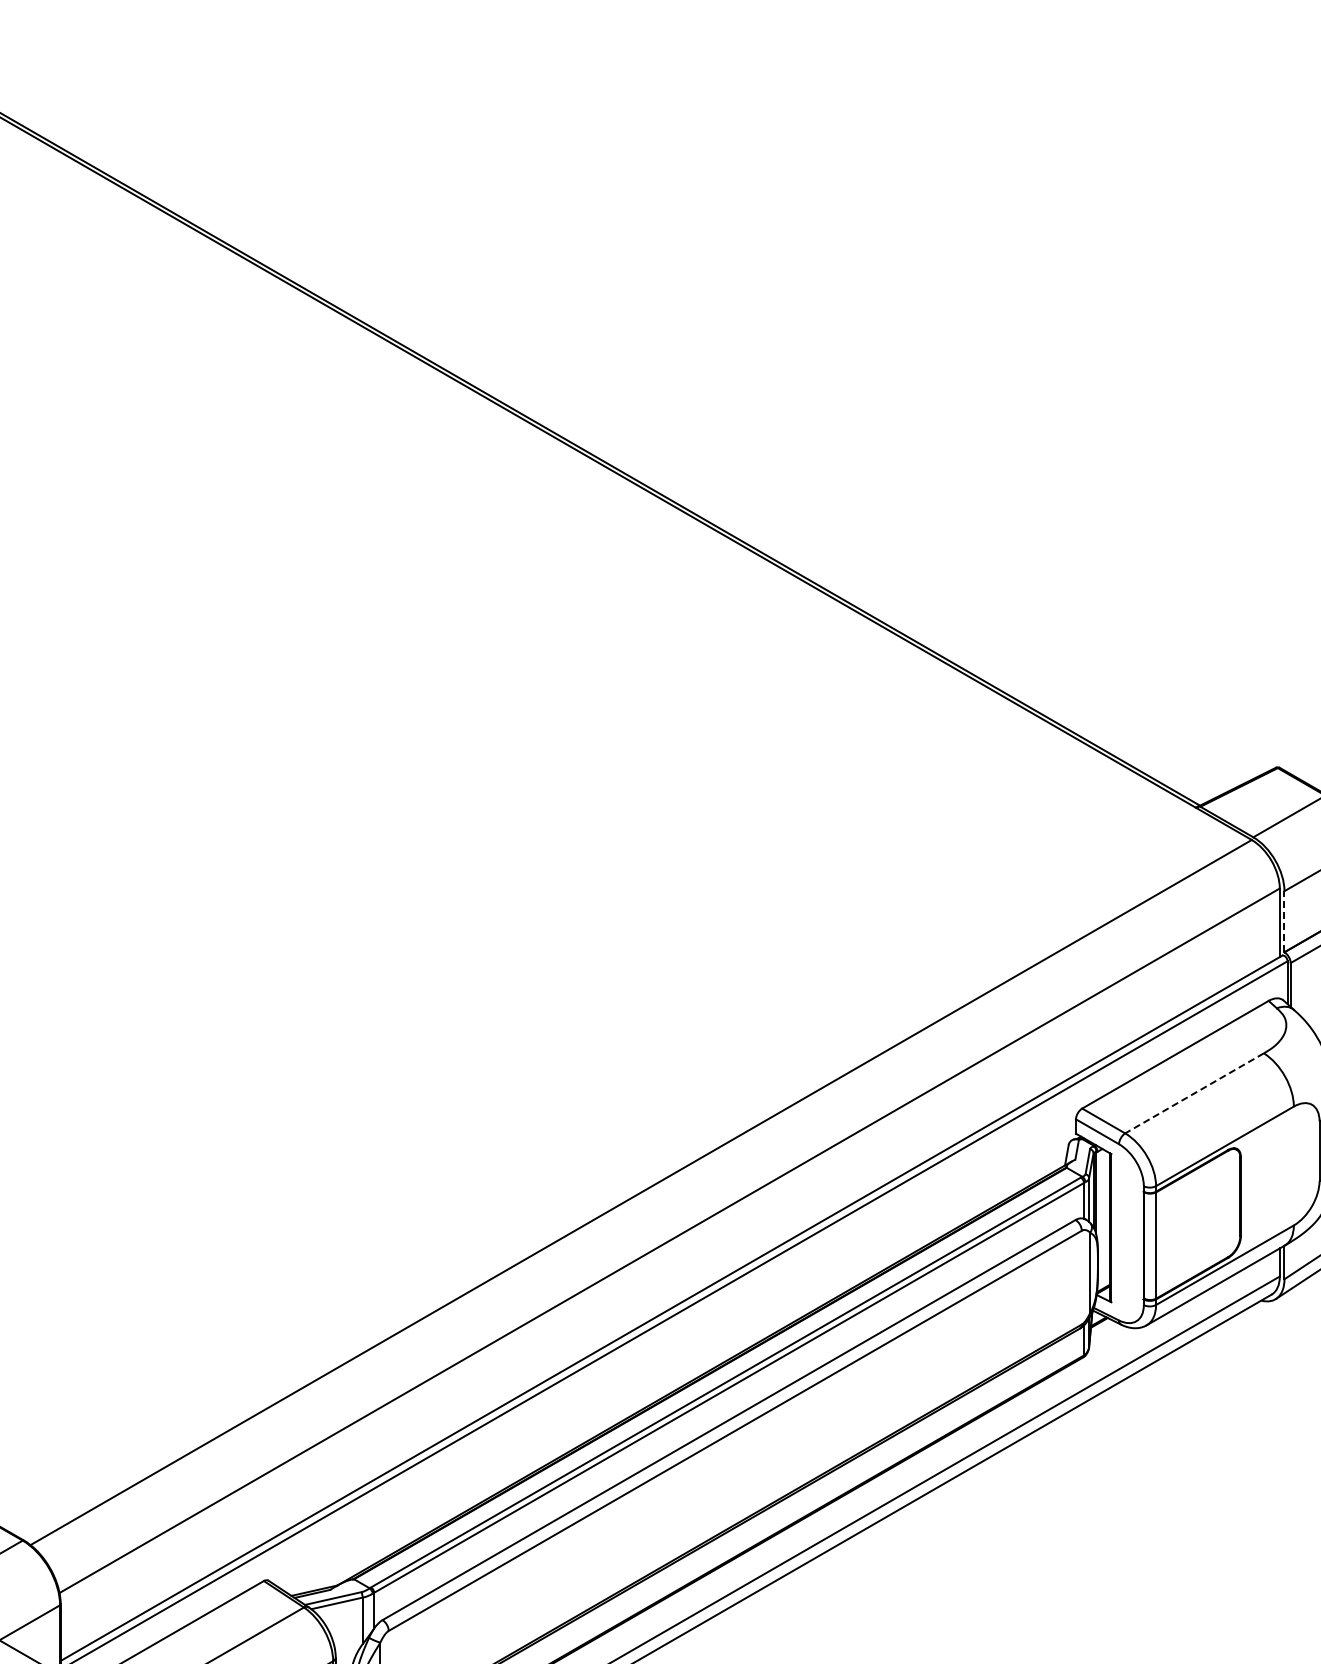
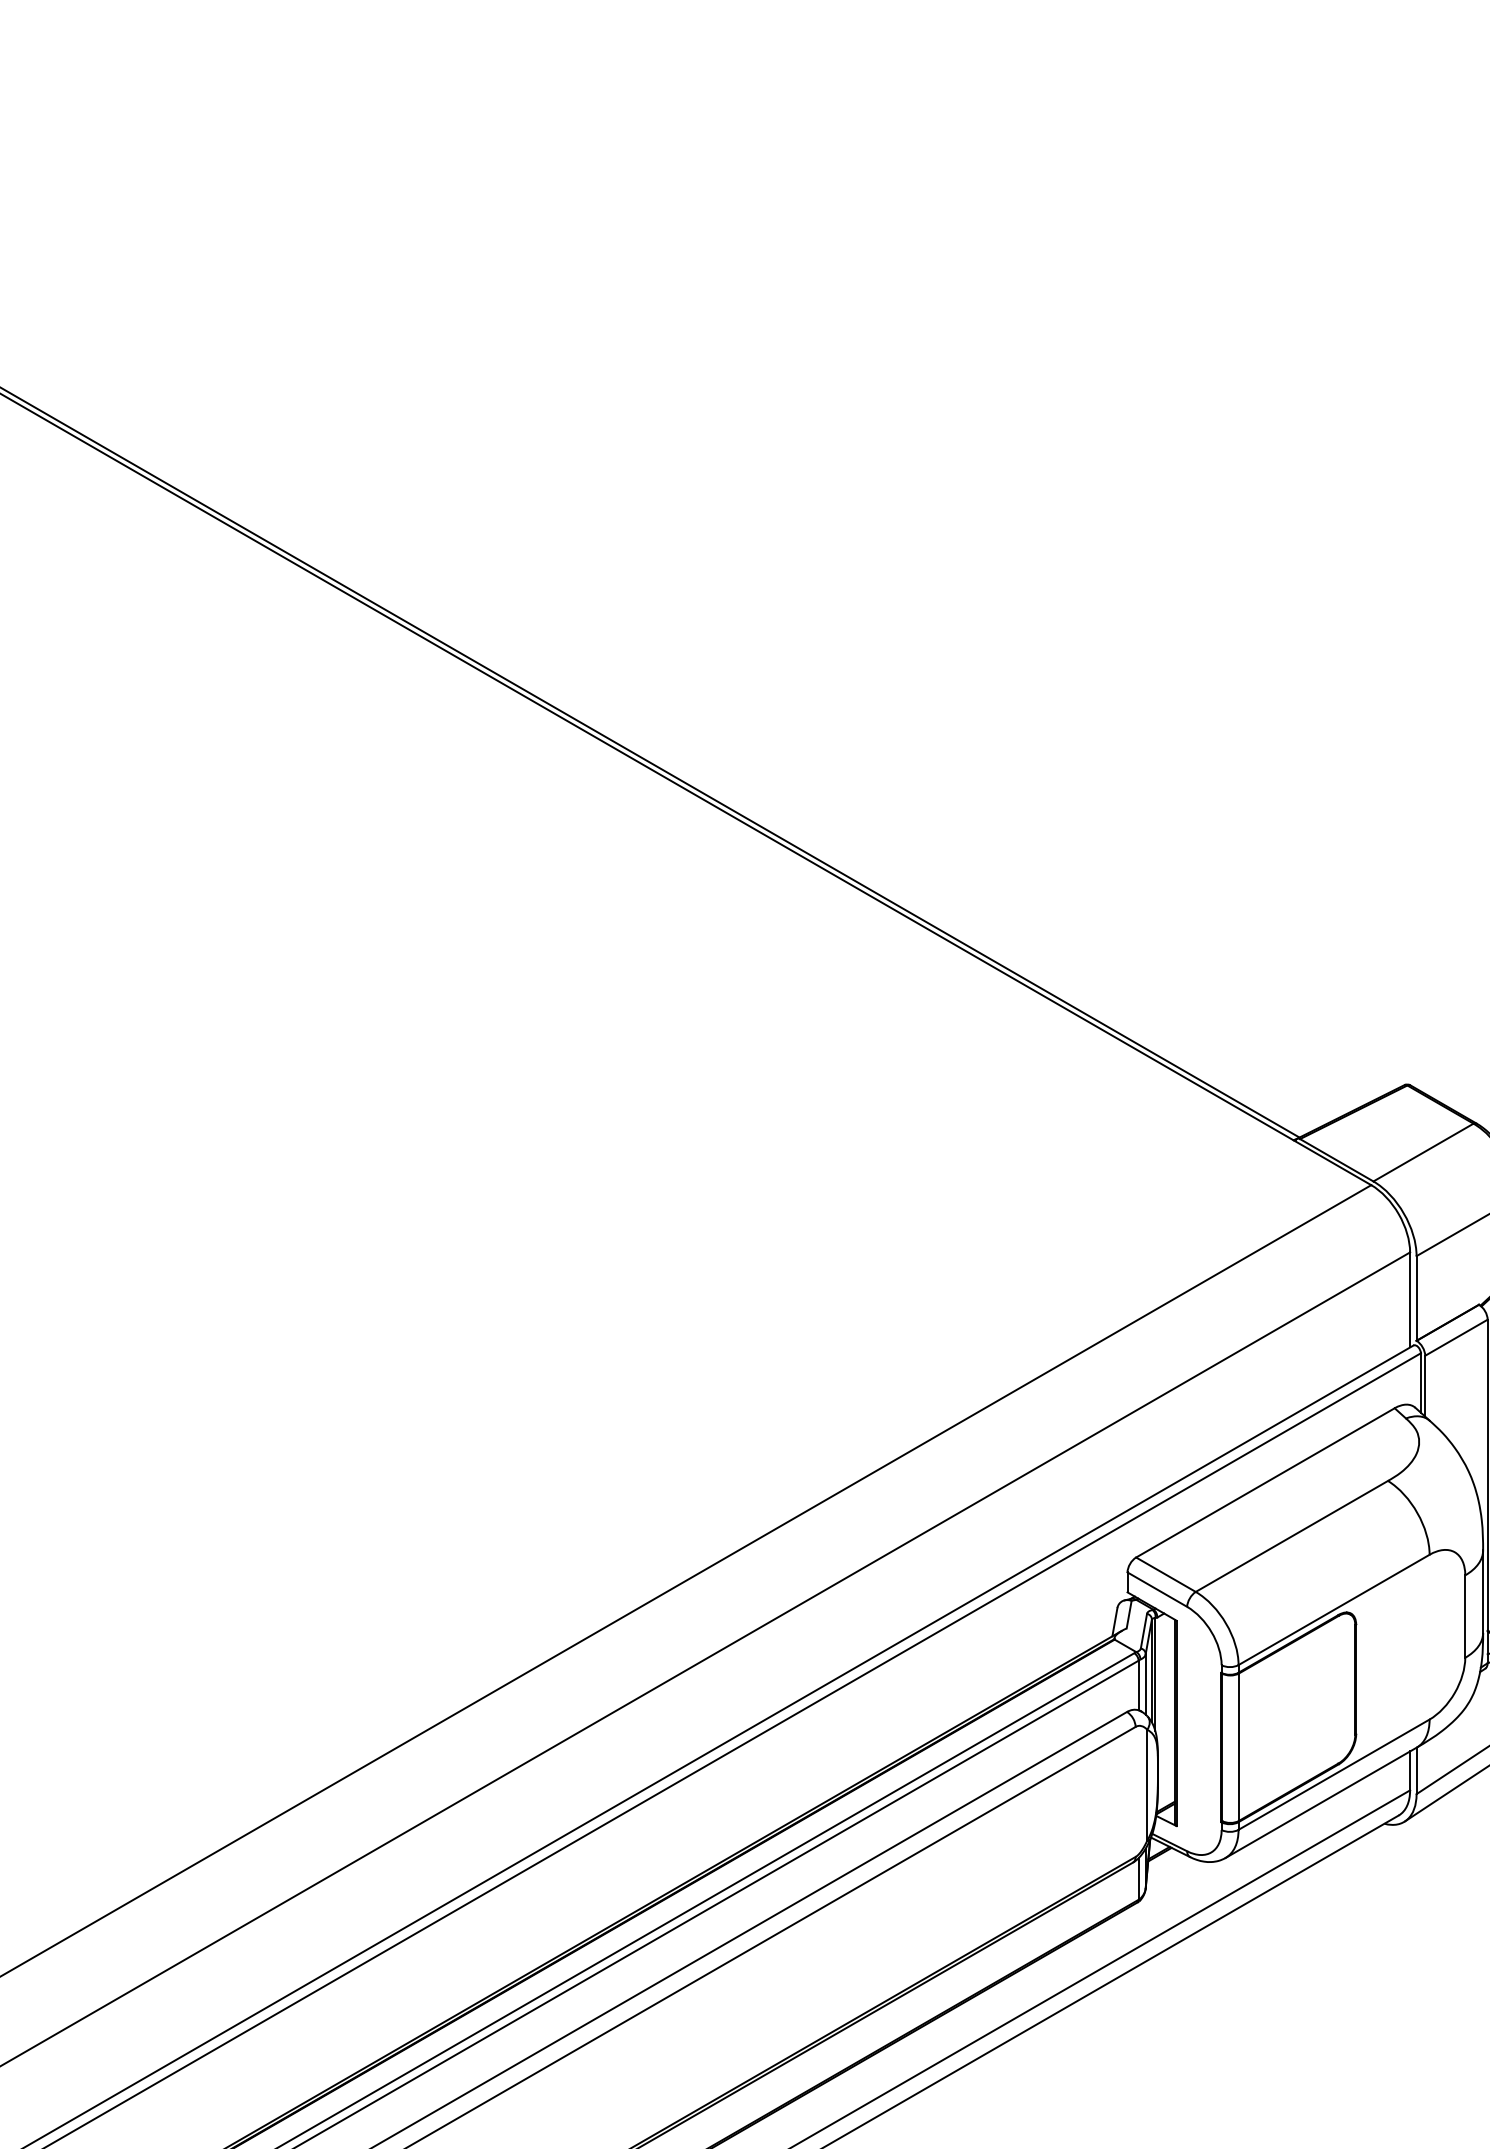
line: (1284, 921) -> (1416, 1298), dashed -> solid
line: (1194, 1093) -> (1291, 1536), dashed -> solid

